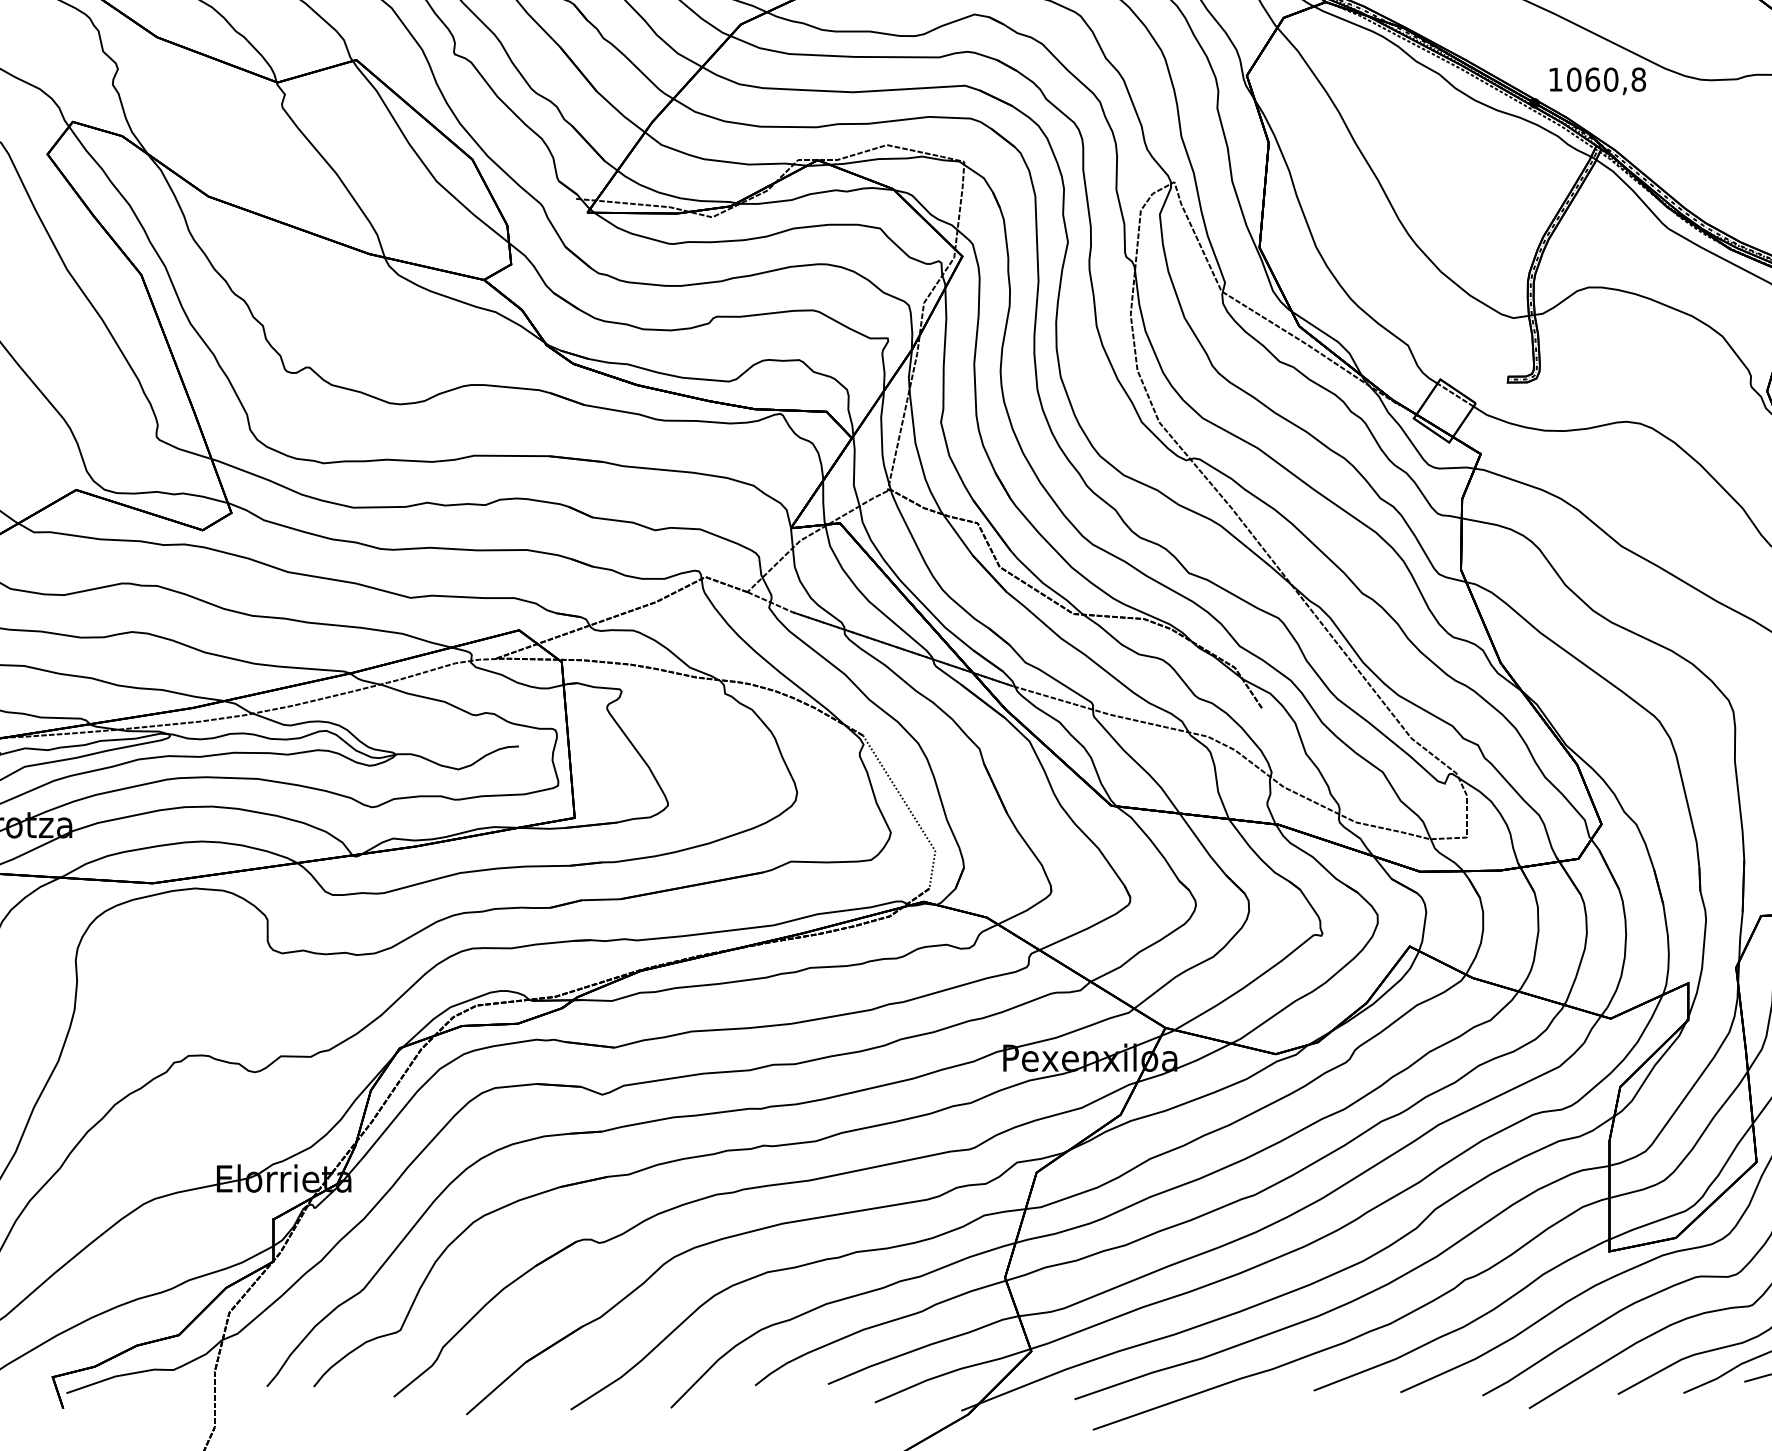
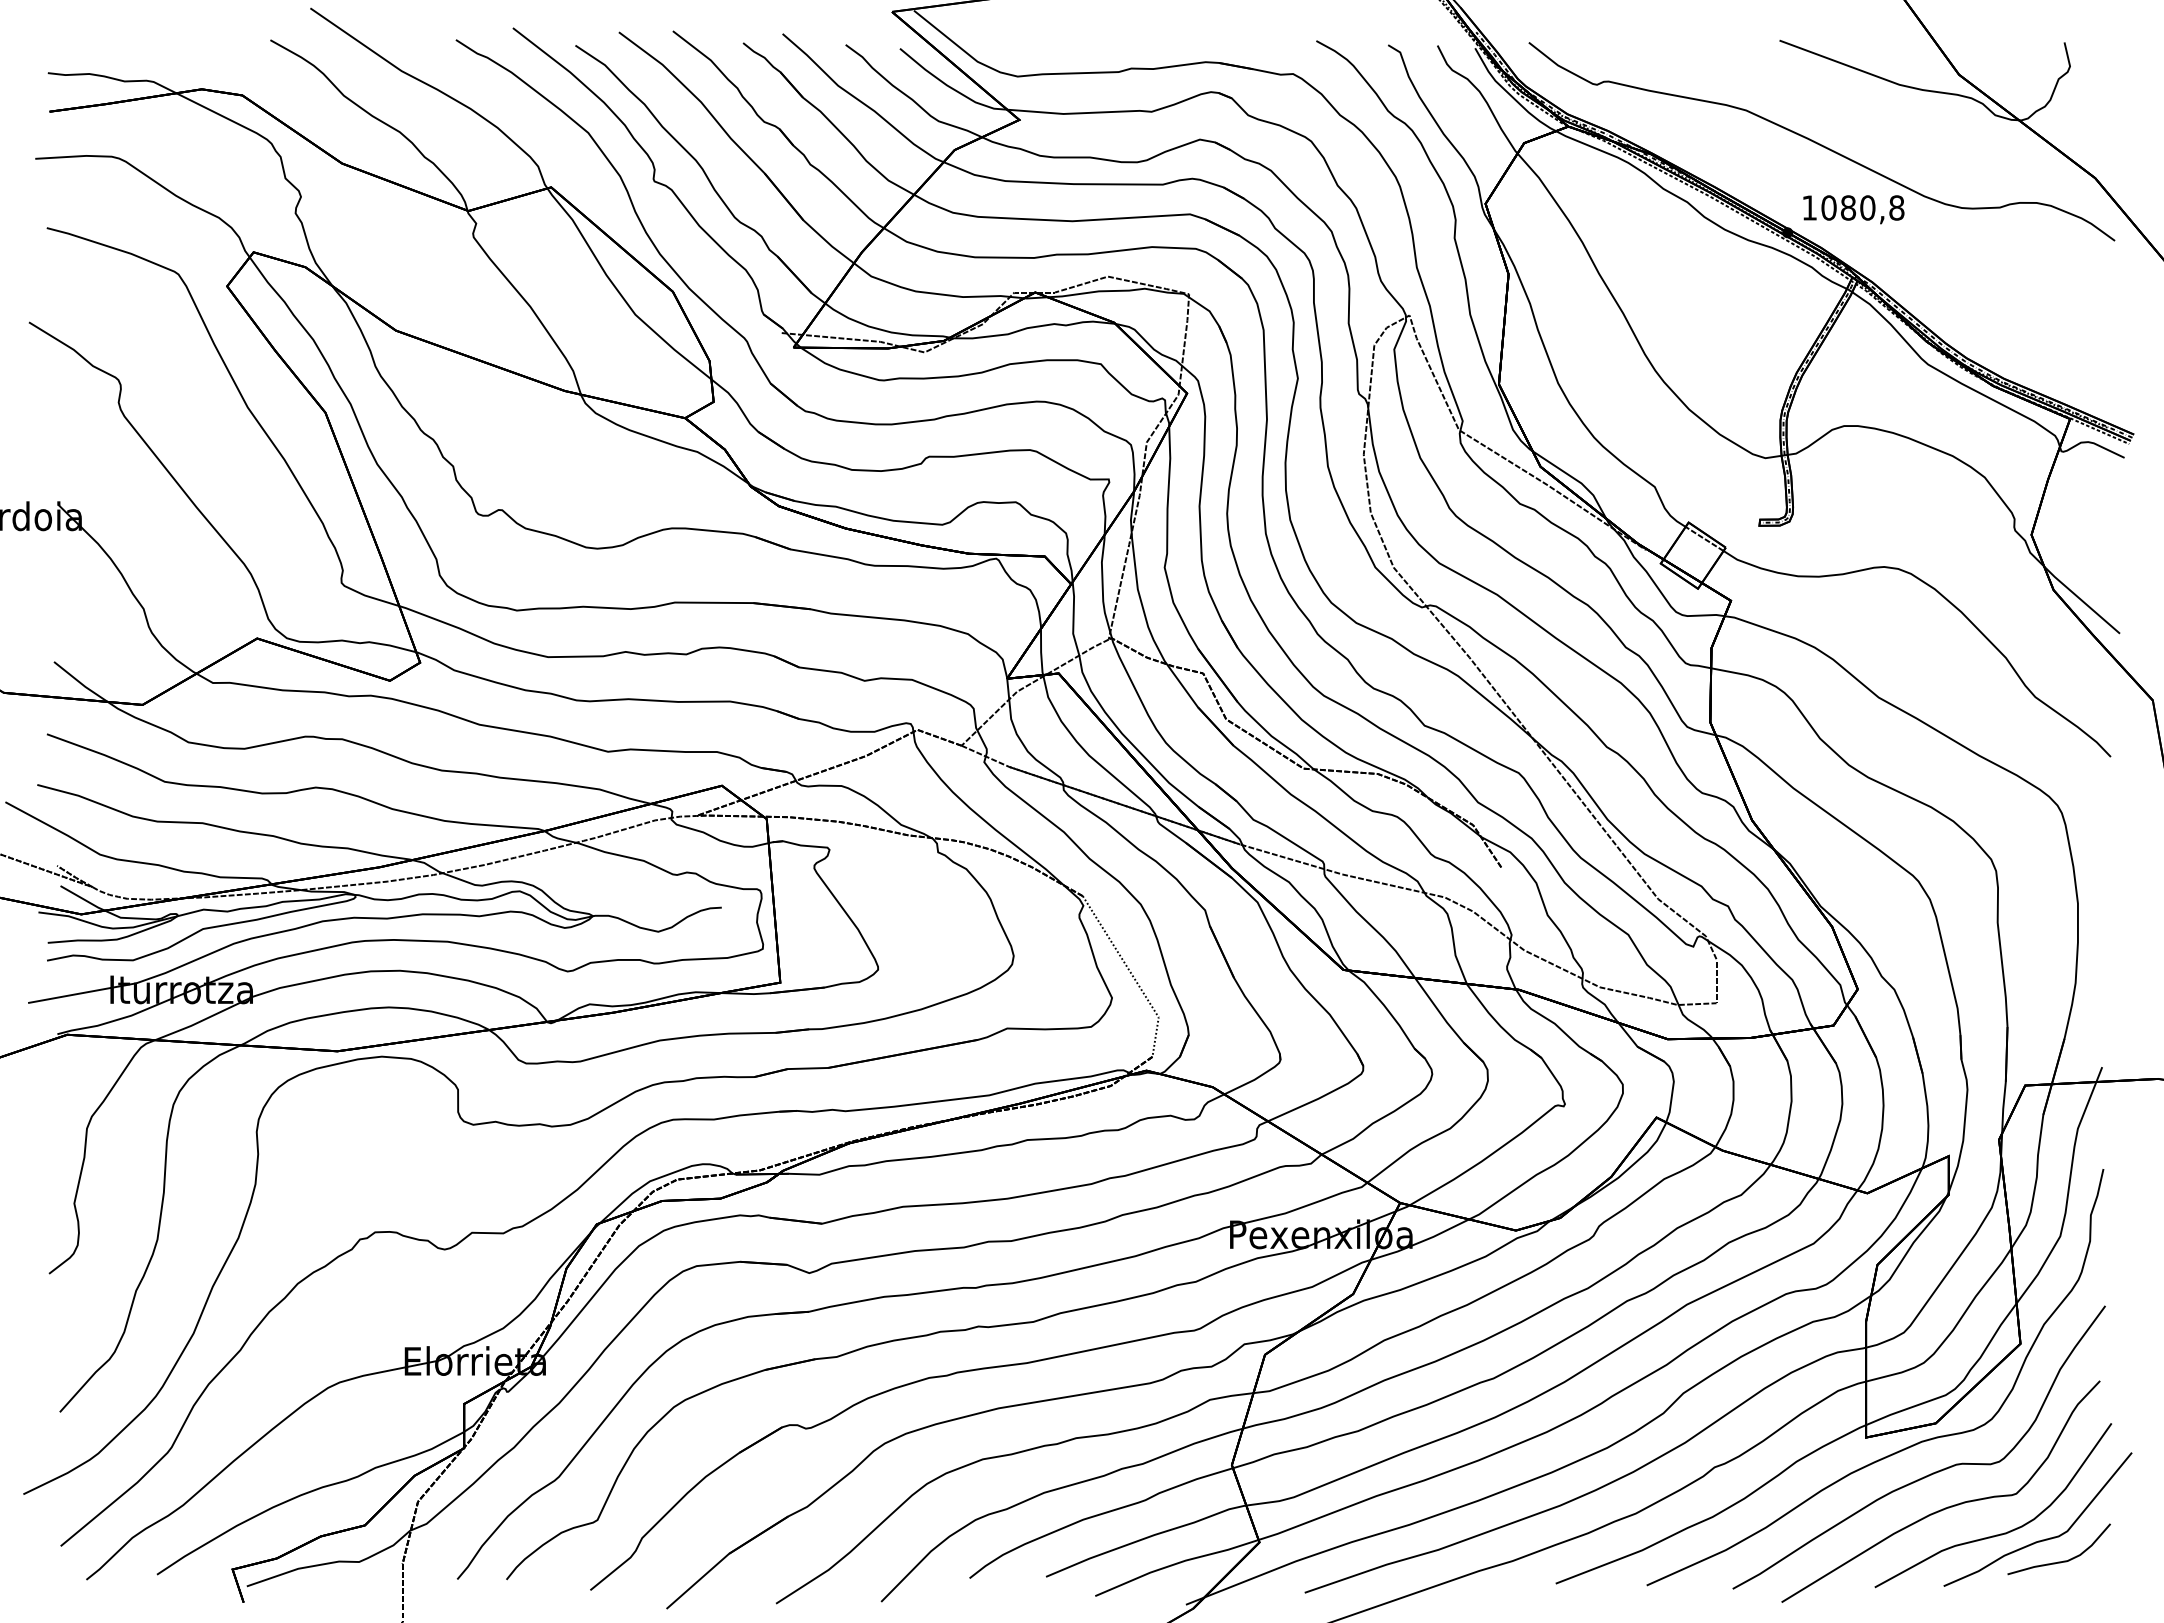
text: (1592, 79) -> (1848, 207), 1060,8 -> 1080,8

